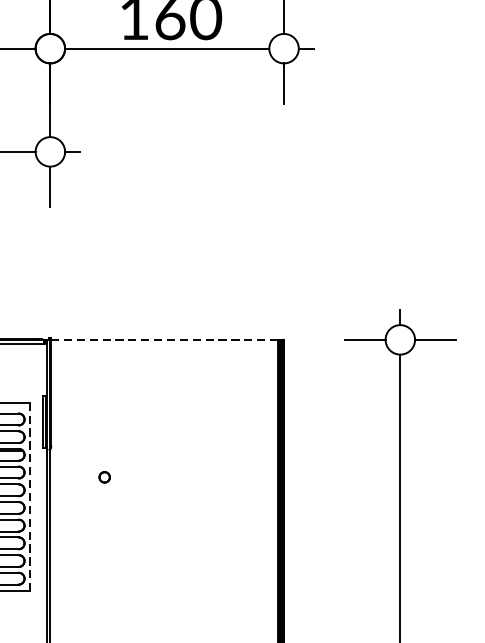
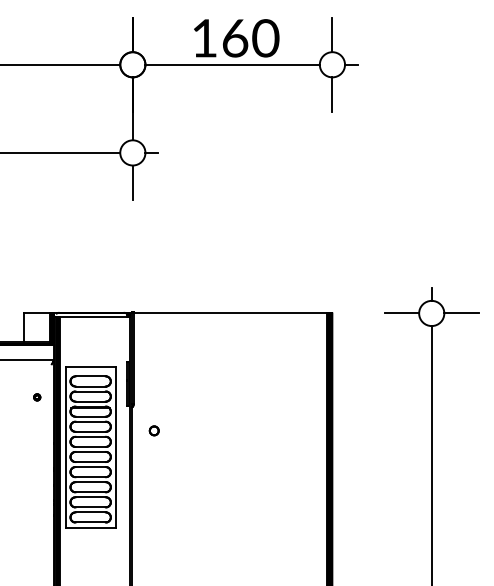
line: (164, 339) -> (230, 313), dashed -> solid
part: (103, 476) -> (153, 430), moved
line: (30, 496) -> (115, 447), dashed -> solid

